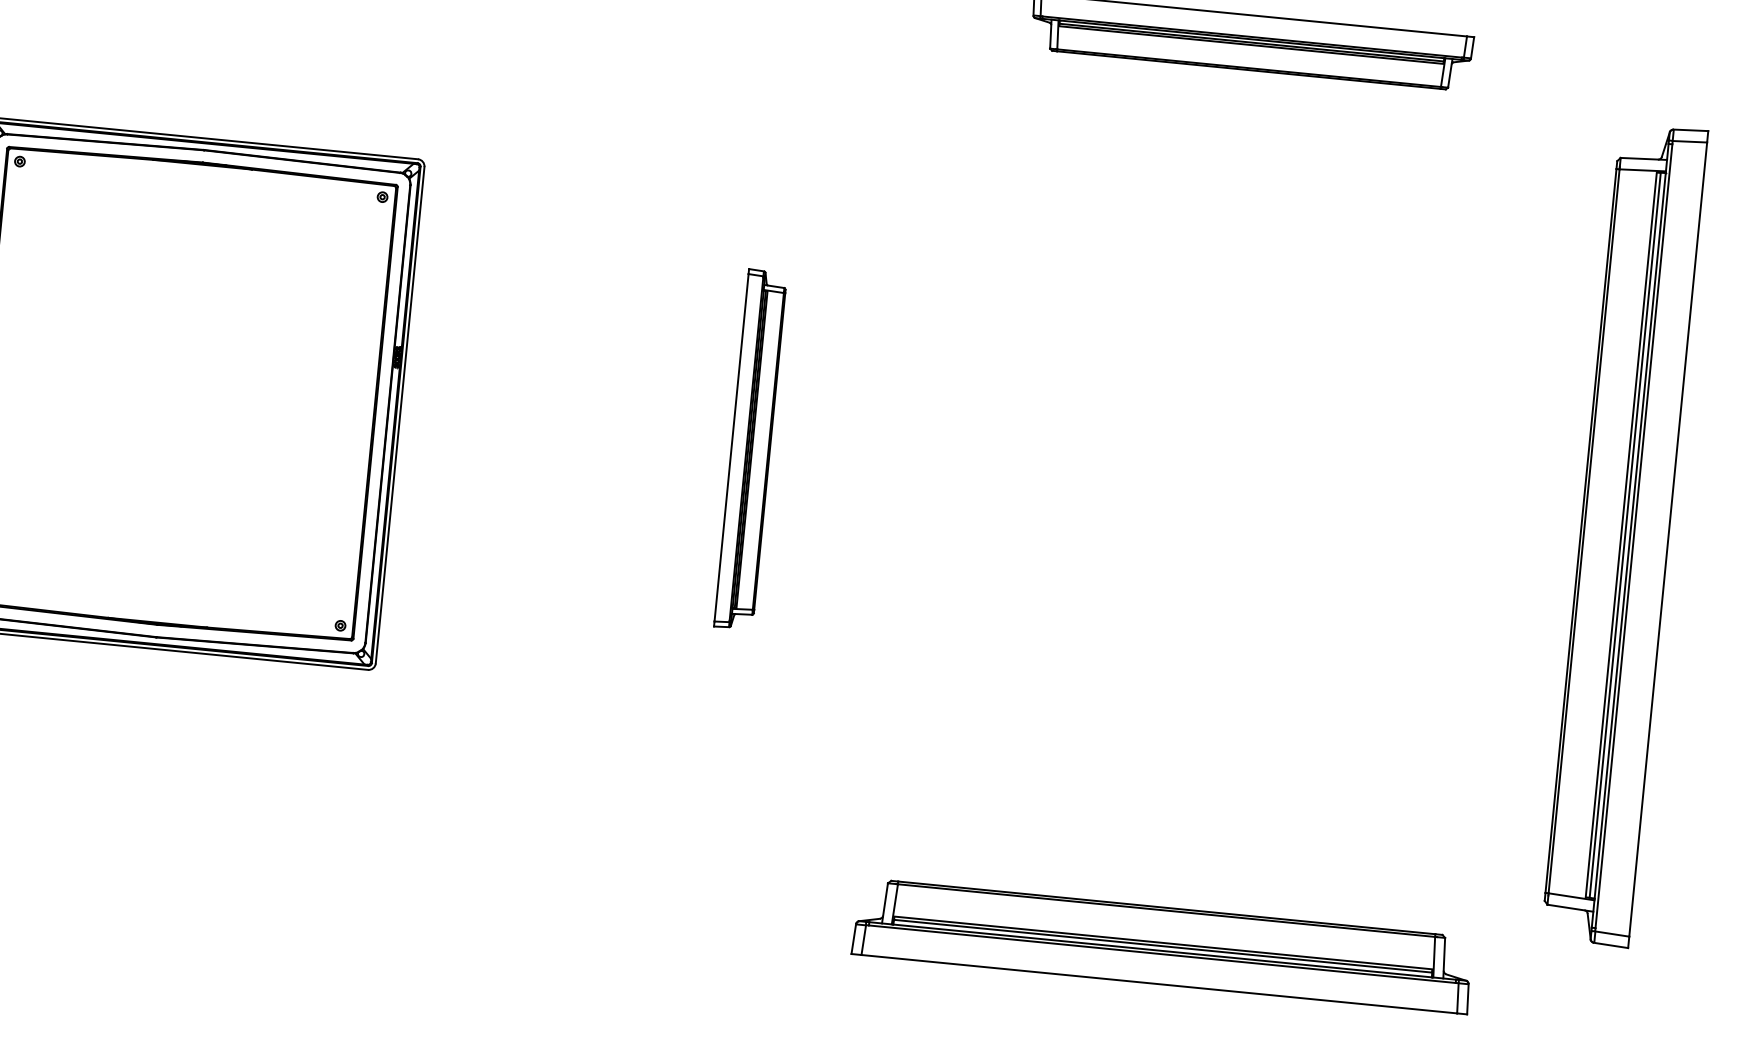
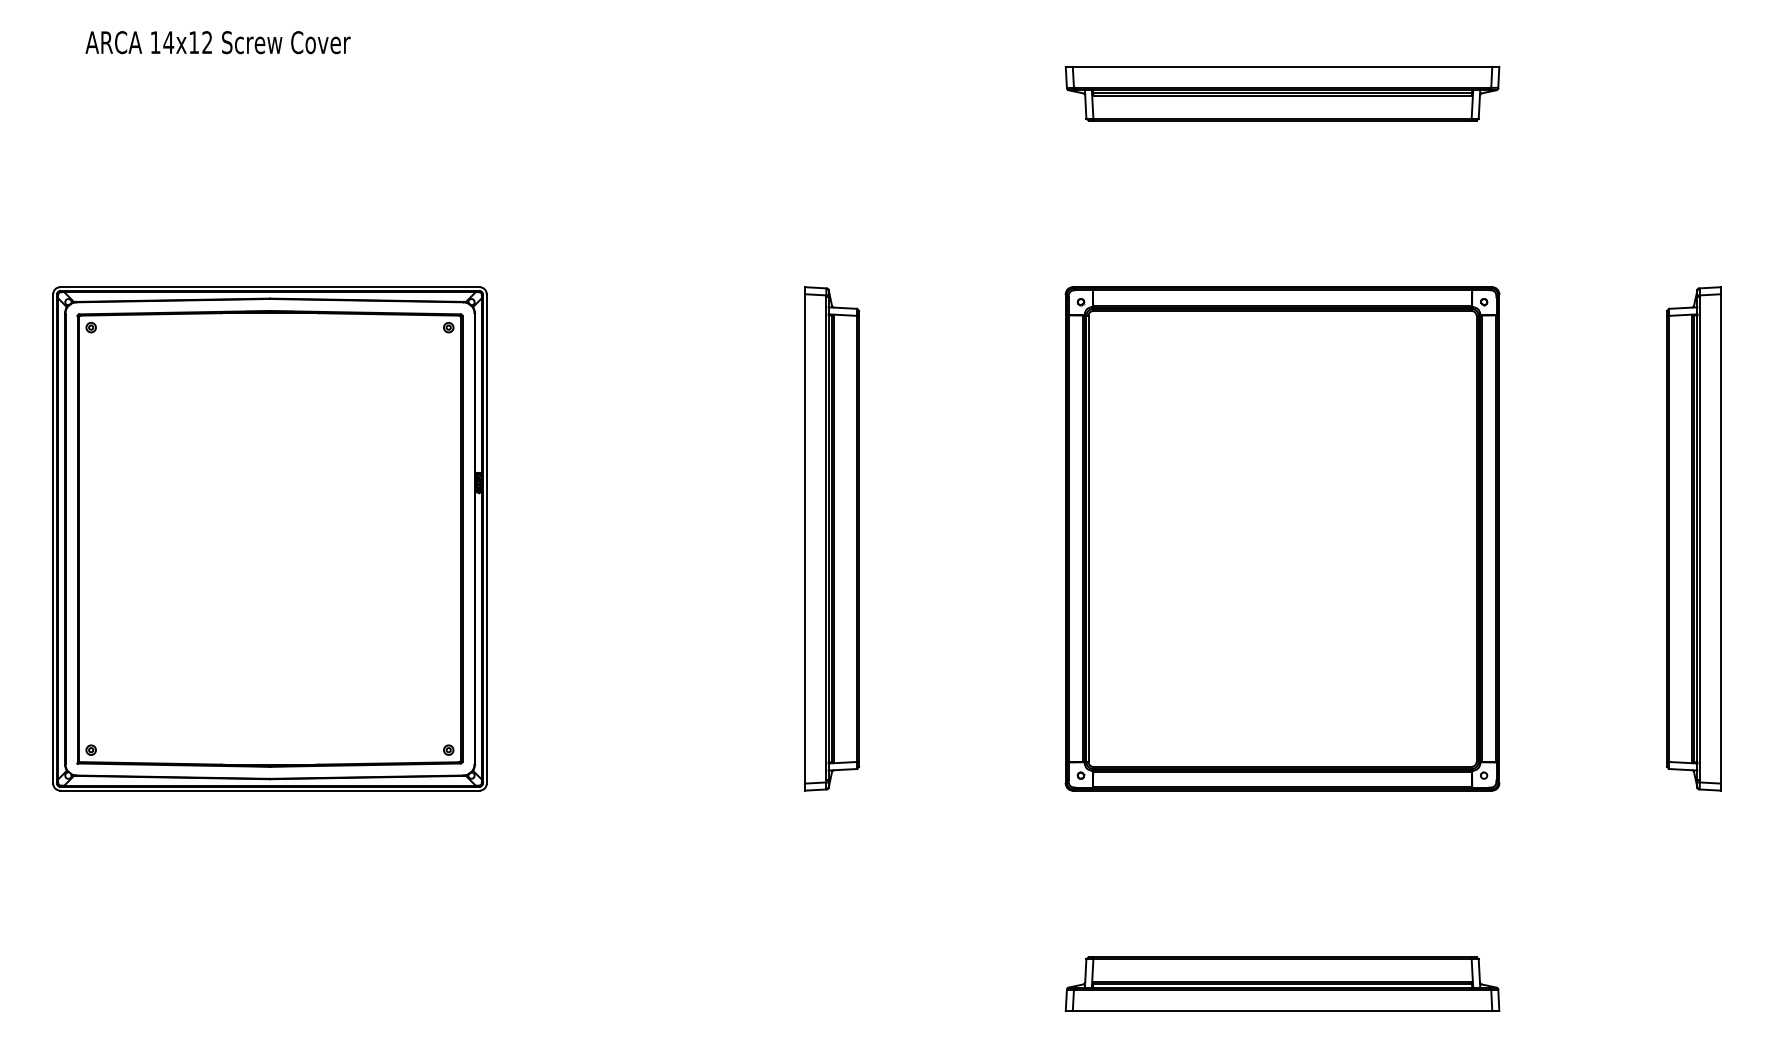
part: (750, 449) -> (832, 538), size x1.43
part: (1207, 493) -> (1282, 538), added
part: (1624, 534) -> (1693, 538), size x0.62
part: (1163, 945) -> (1282, 983), size x0.71

